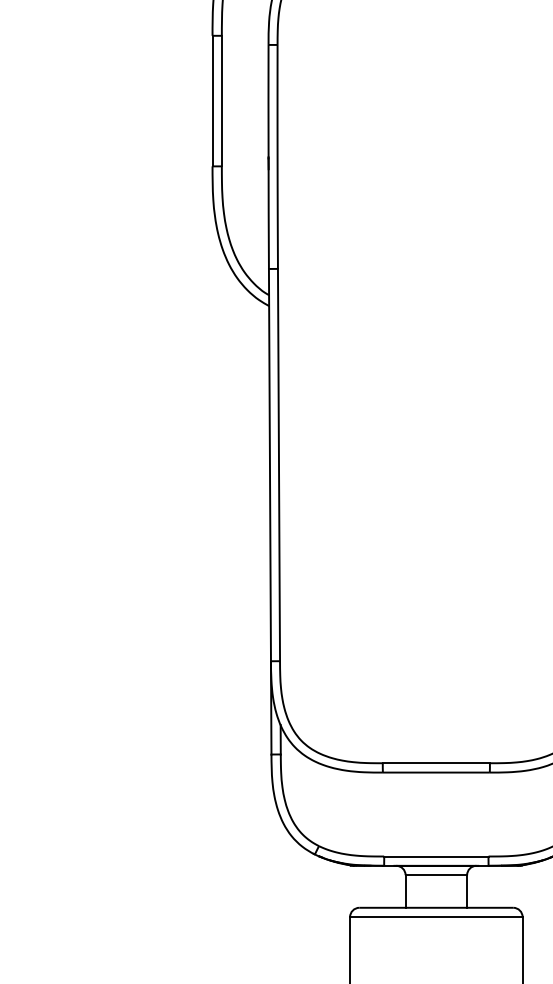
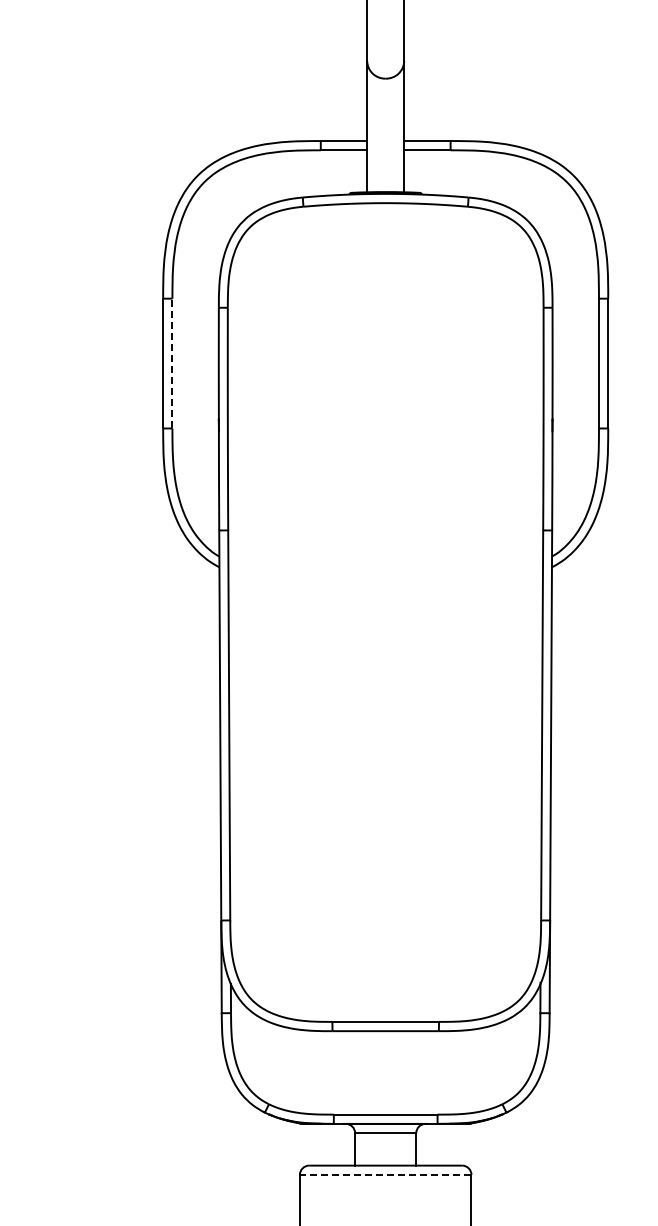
line: (221, 101) -> (172, 363), solid -> dashed
line: (436, 916) -> (385, 1174), solid -> dashed

